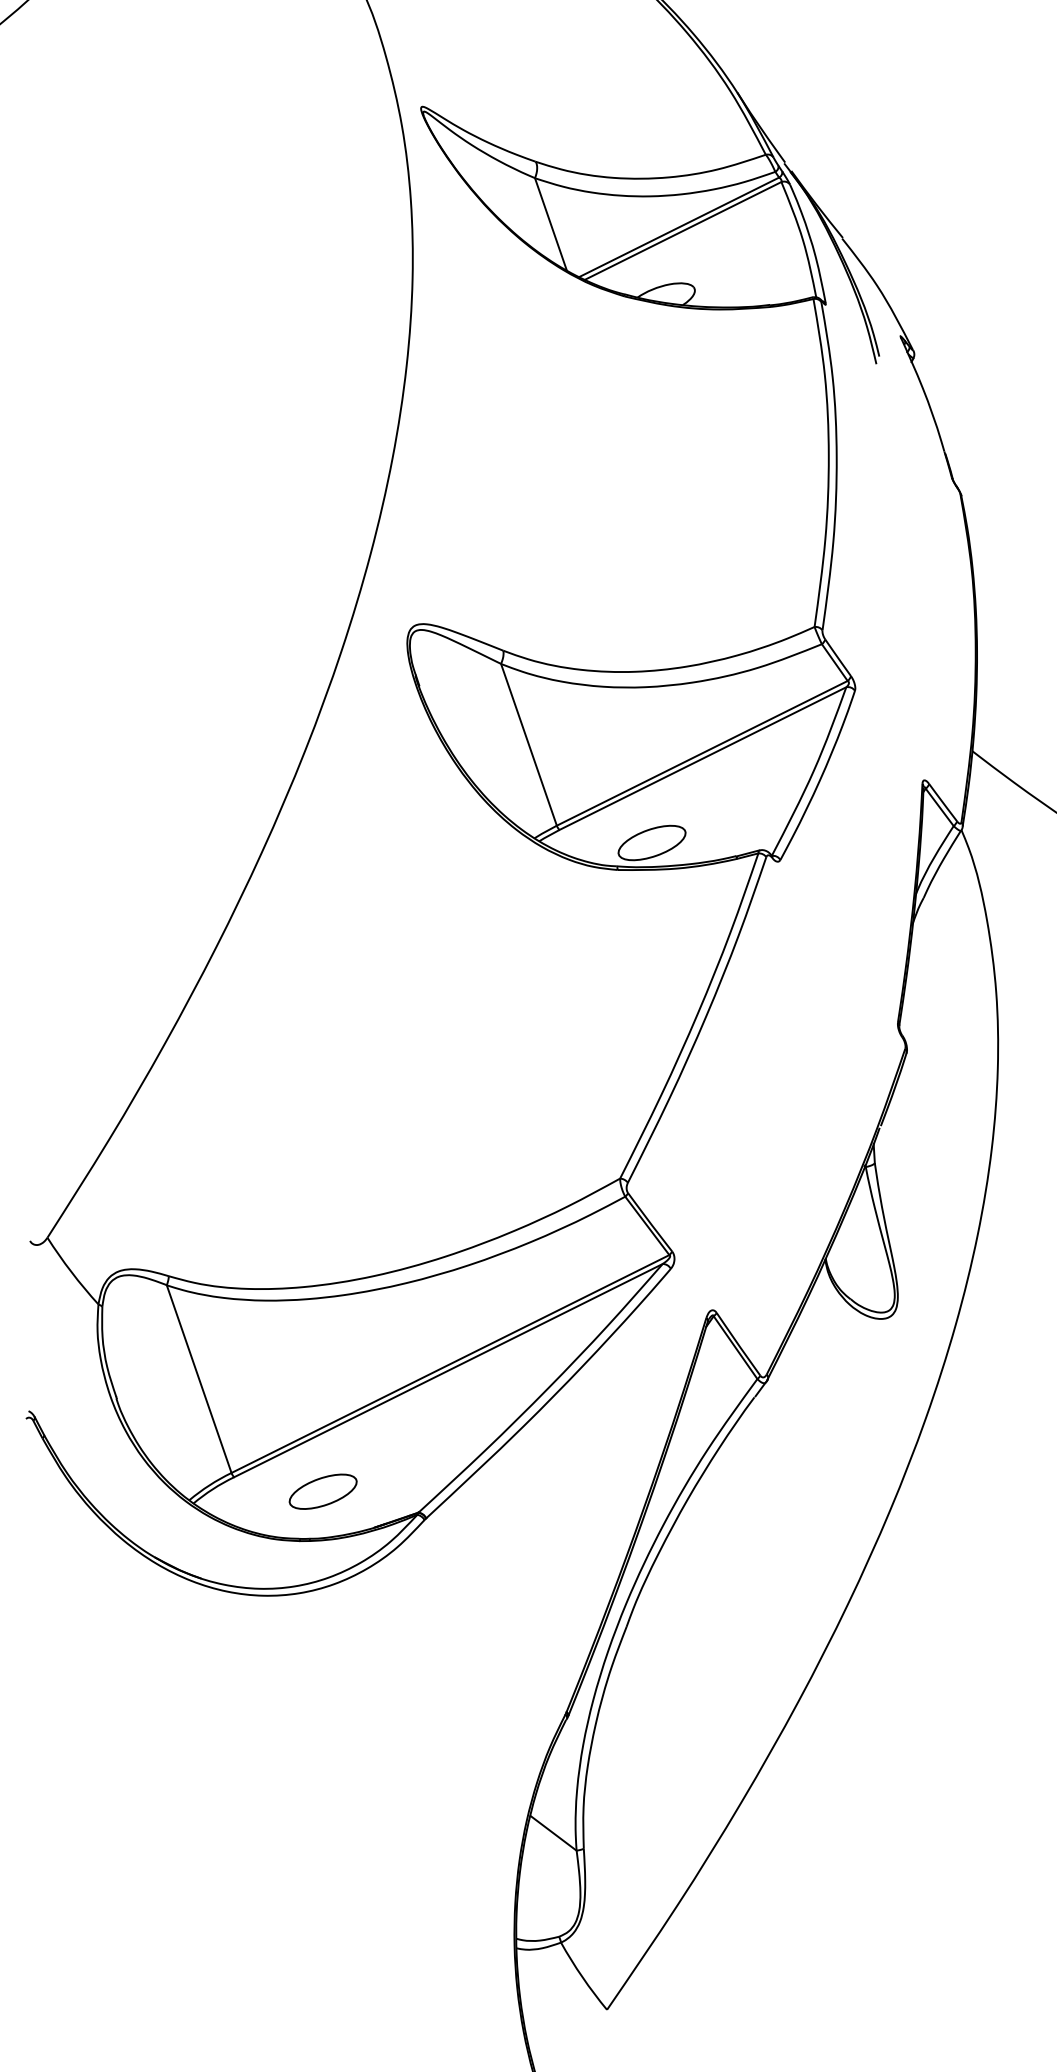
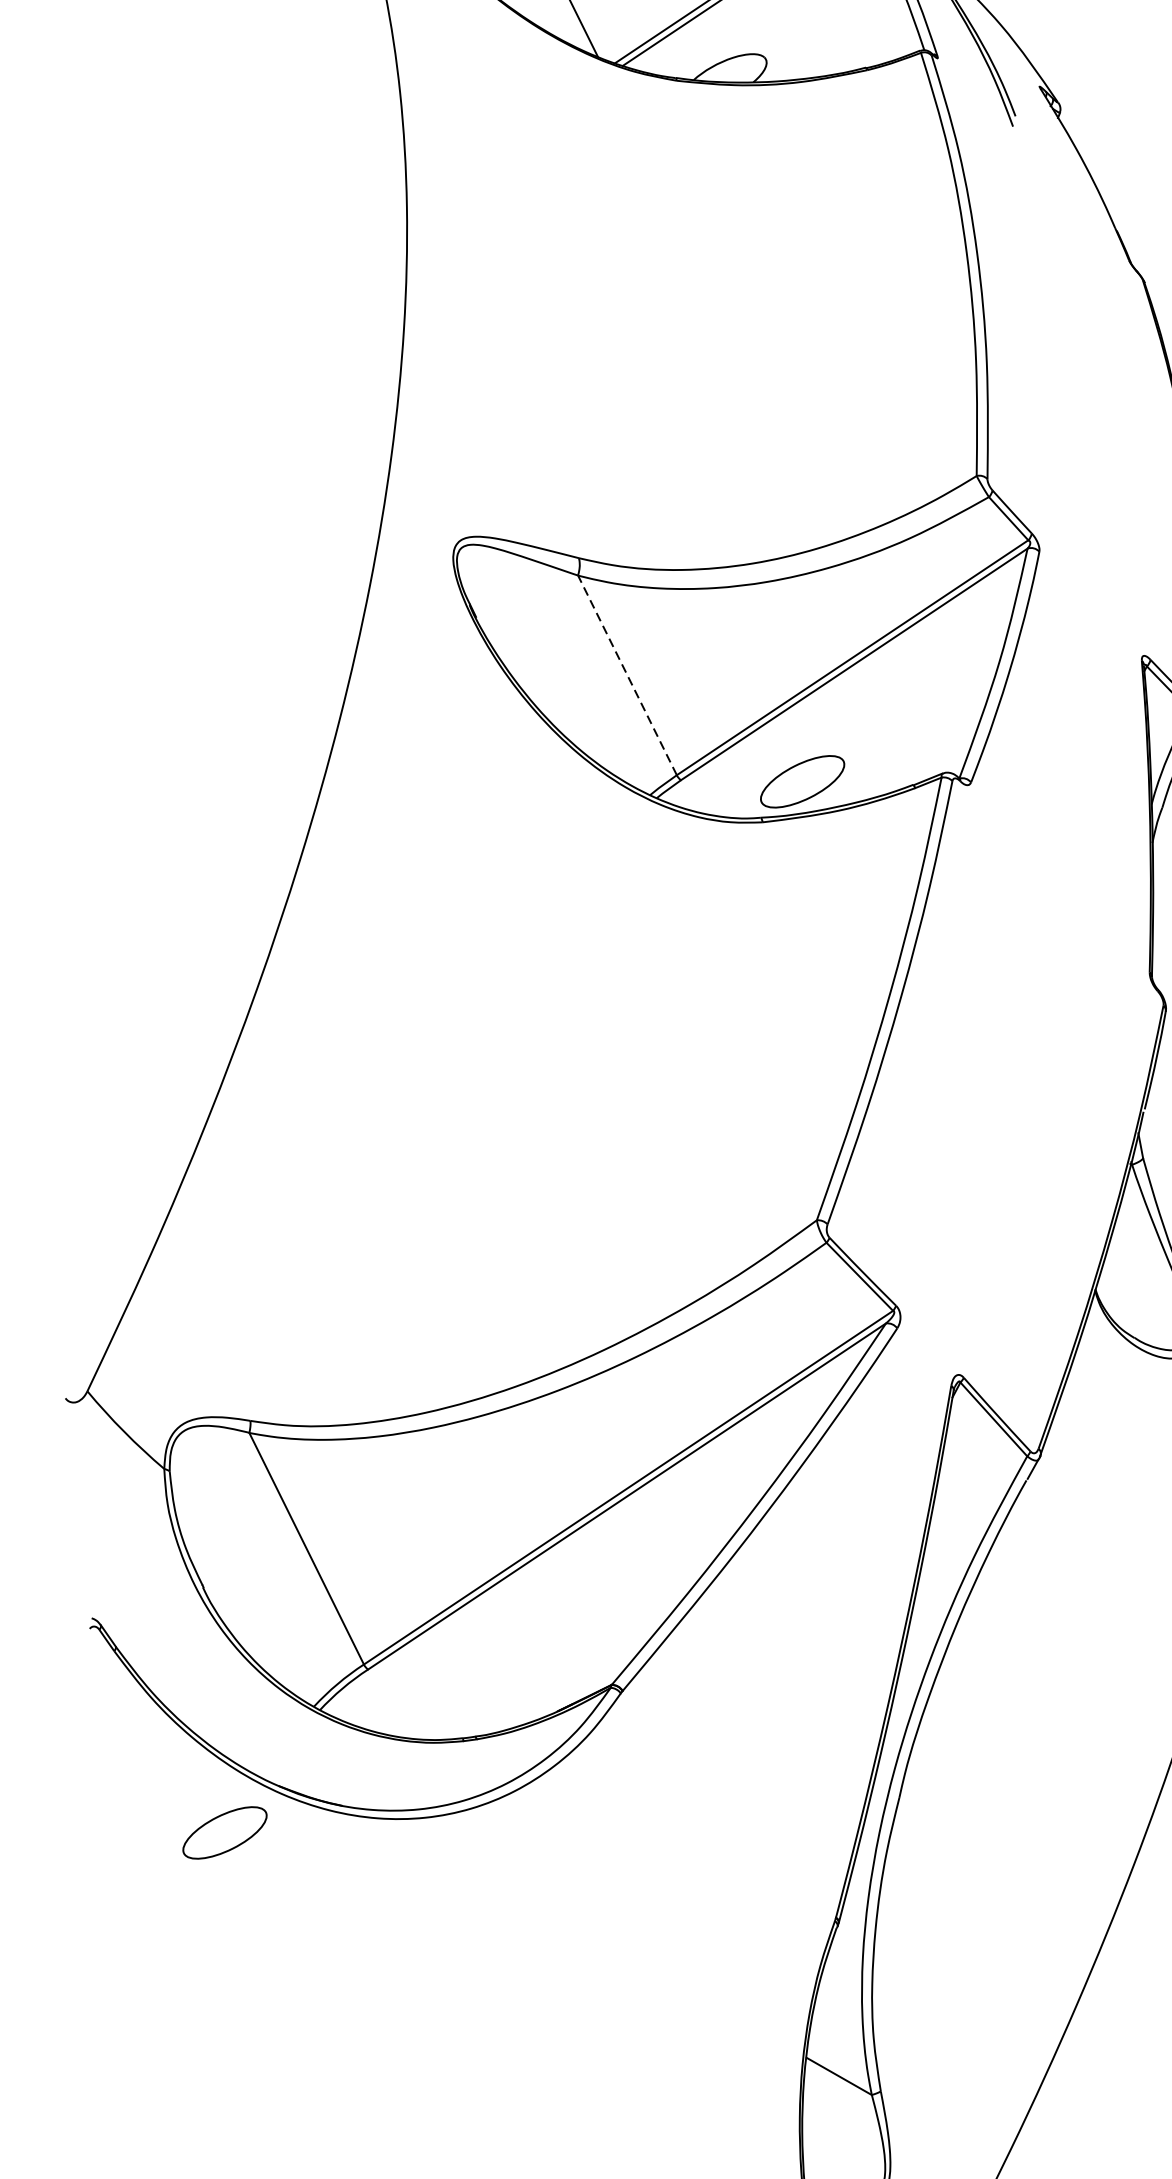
line: (528, 744) -> (626, 675), solid -> dashed
part: (322, 1491) -> (224, 1832), moved

